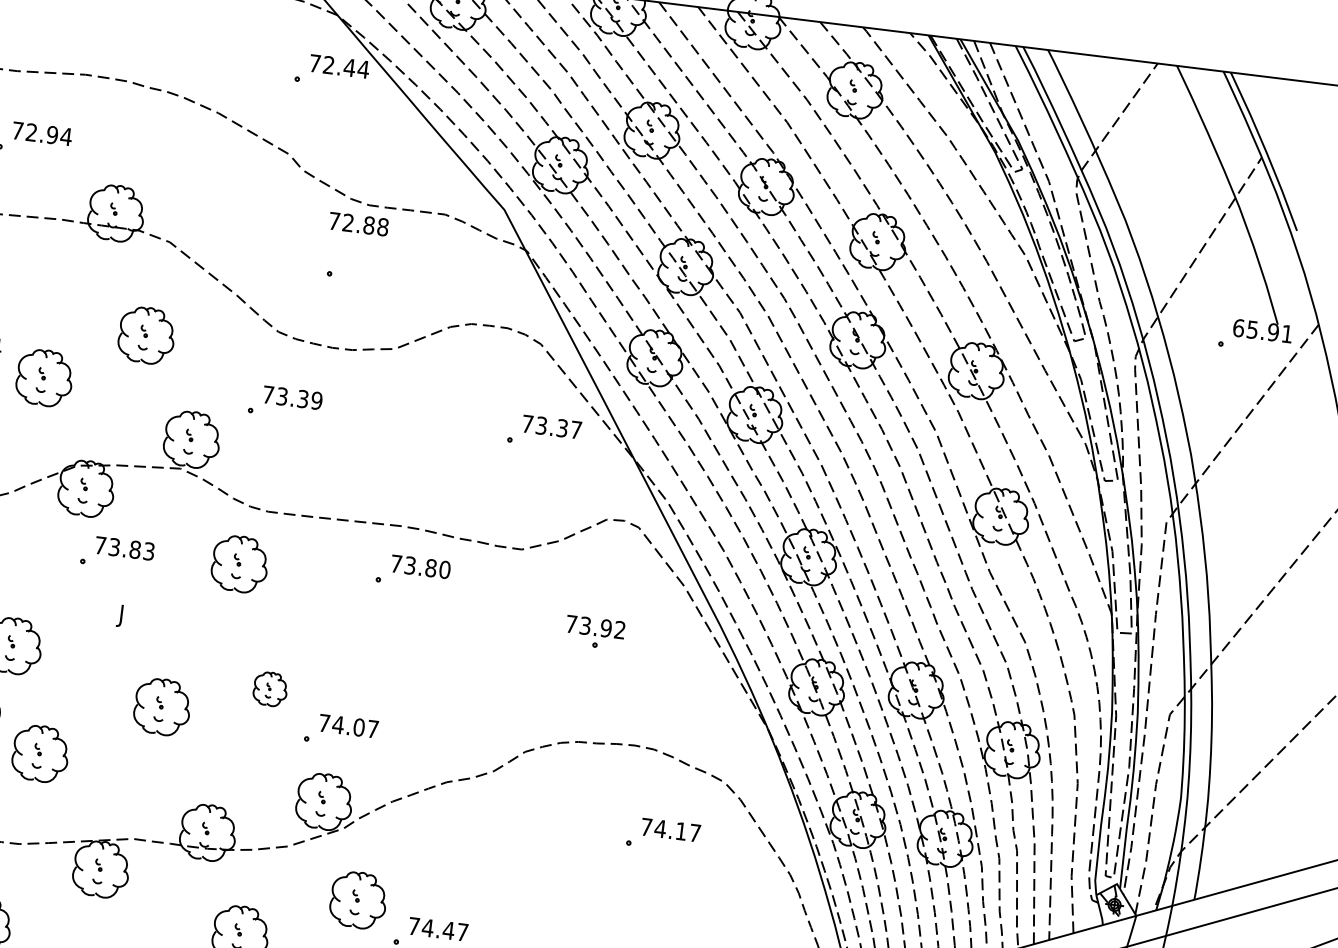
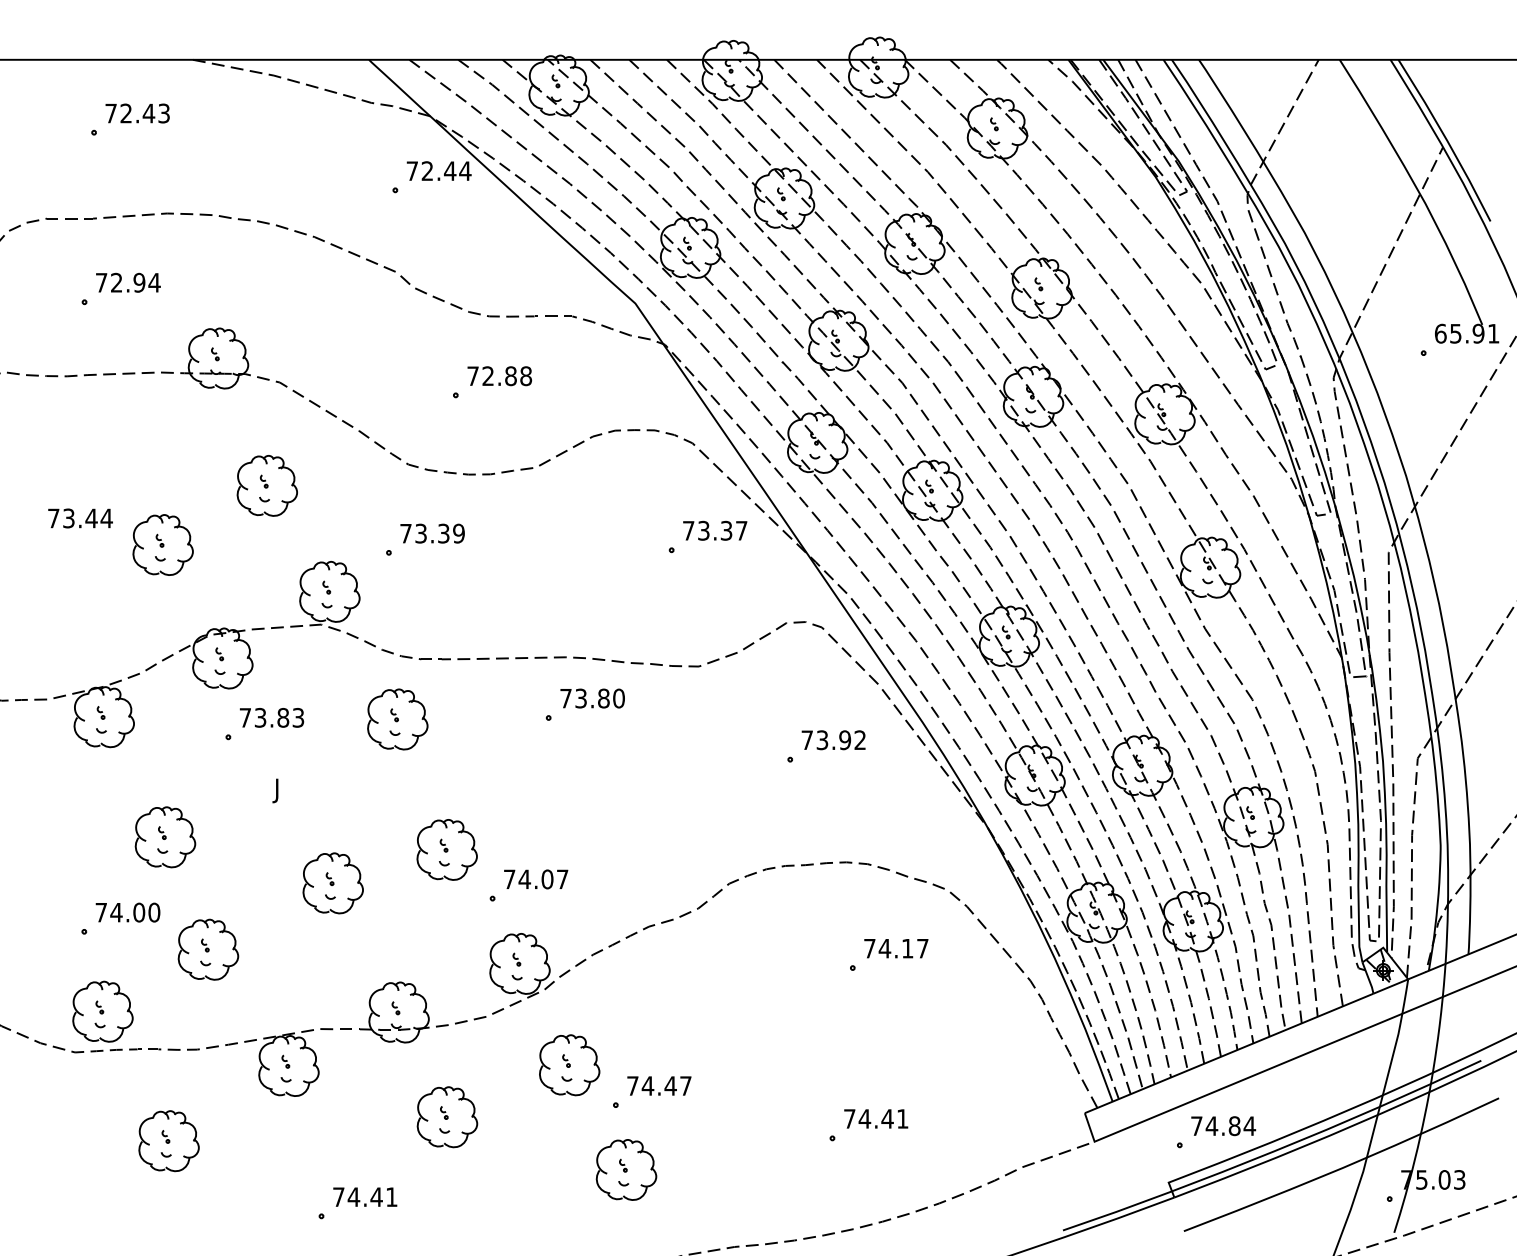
text: (358, 224) -> (499, 376), moved
text: (595, 627) -> (833, 740), moved
part: (269, 688) -> (446, 849), size x1.67

